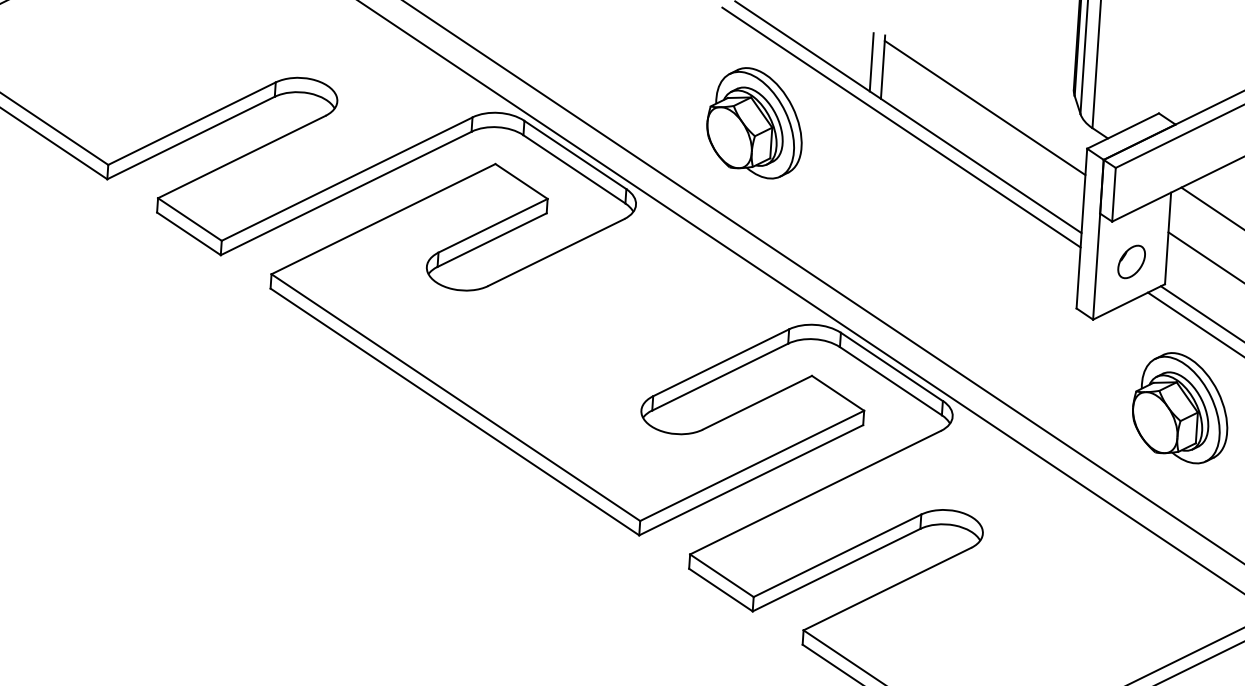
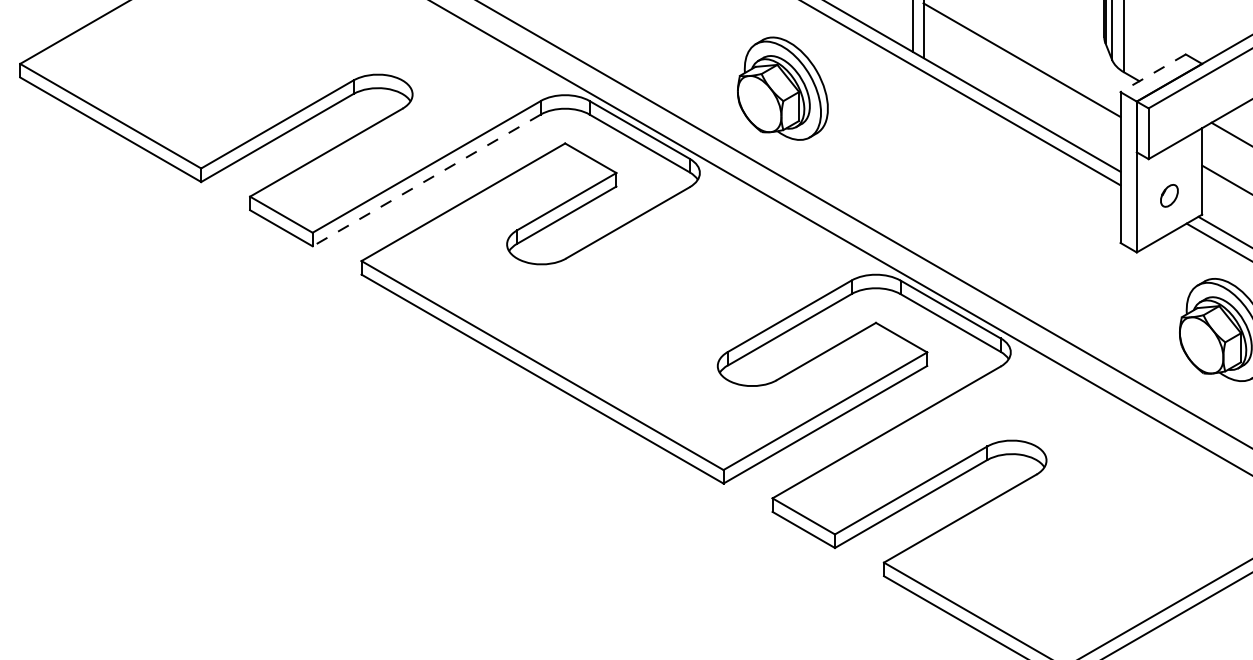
part: (754, 122) -> (782, 88), moved
line: (1123, 131) -> (1153, 73), solid -> dashed
line: (346, 193) -> (426, 180), solid -> dashed
part: (1131, 261) -> (1169, 195), size x0.7

